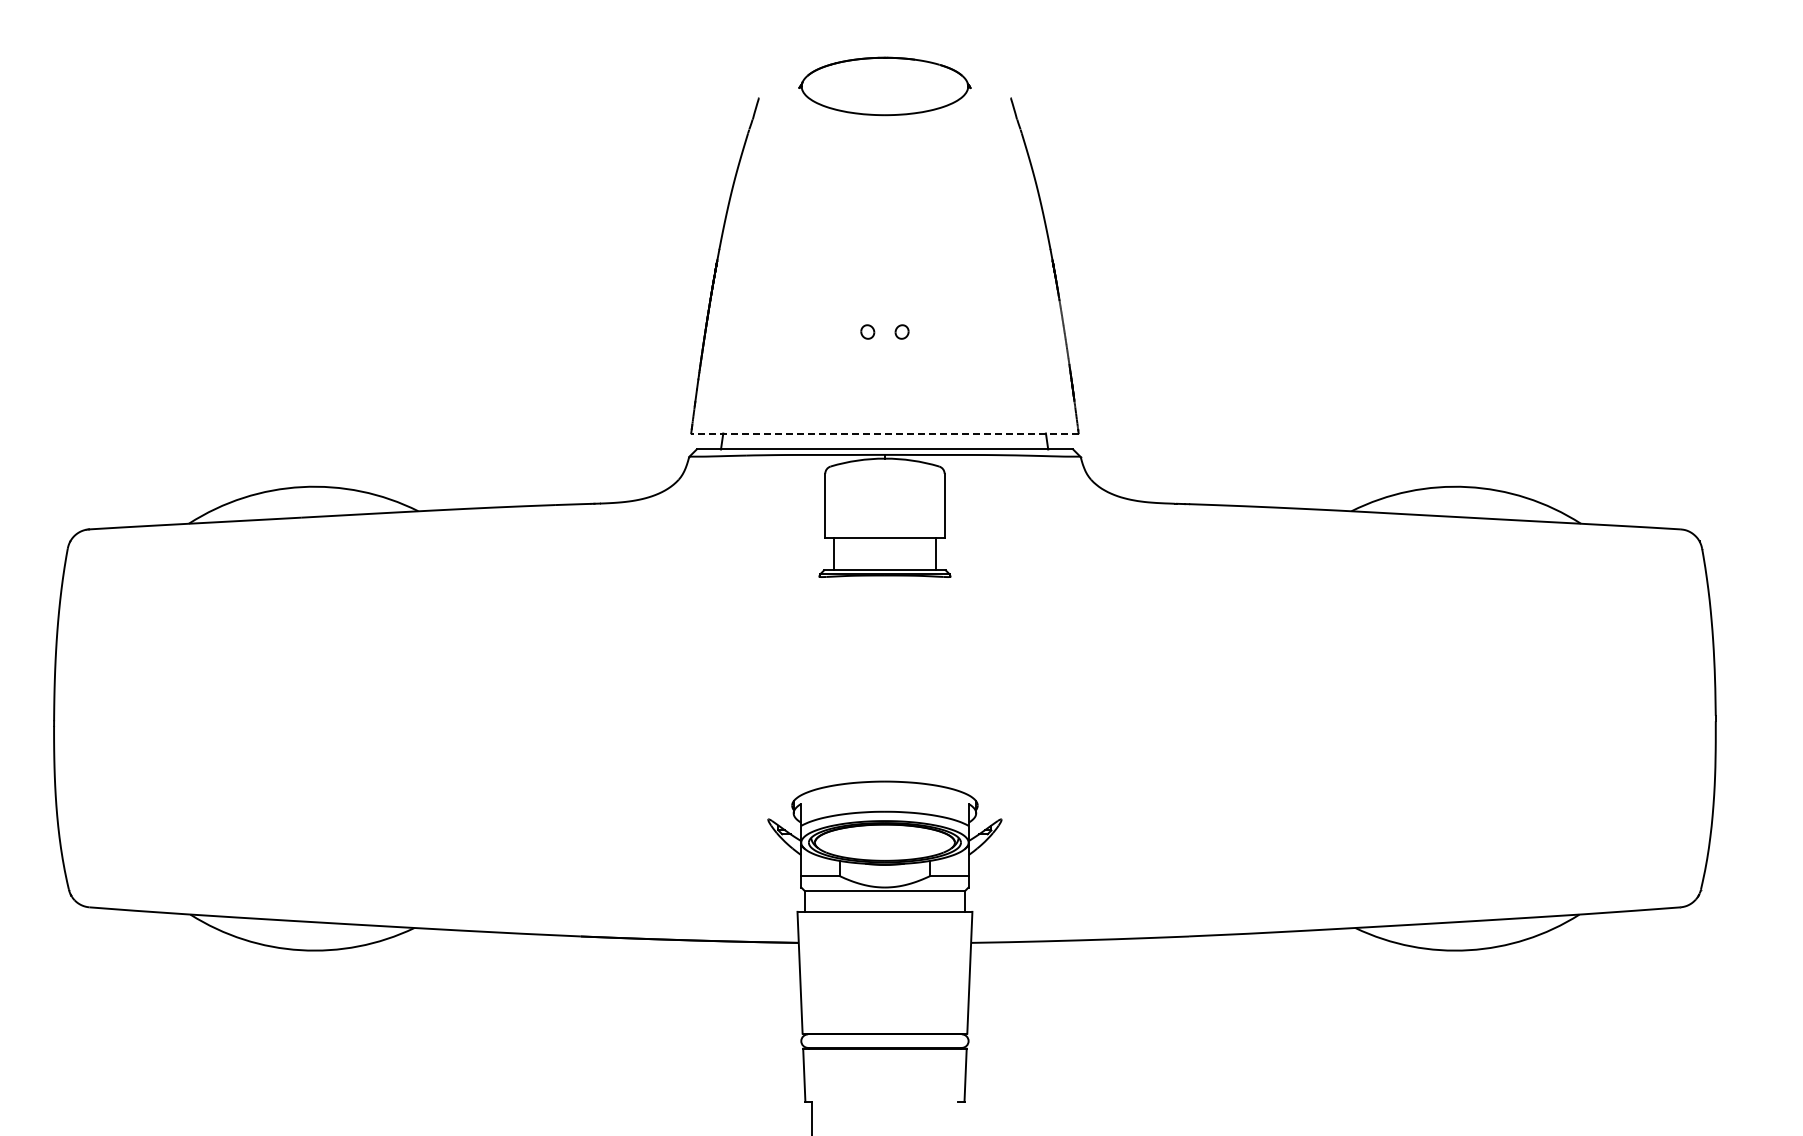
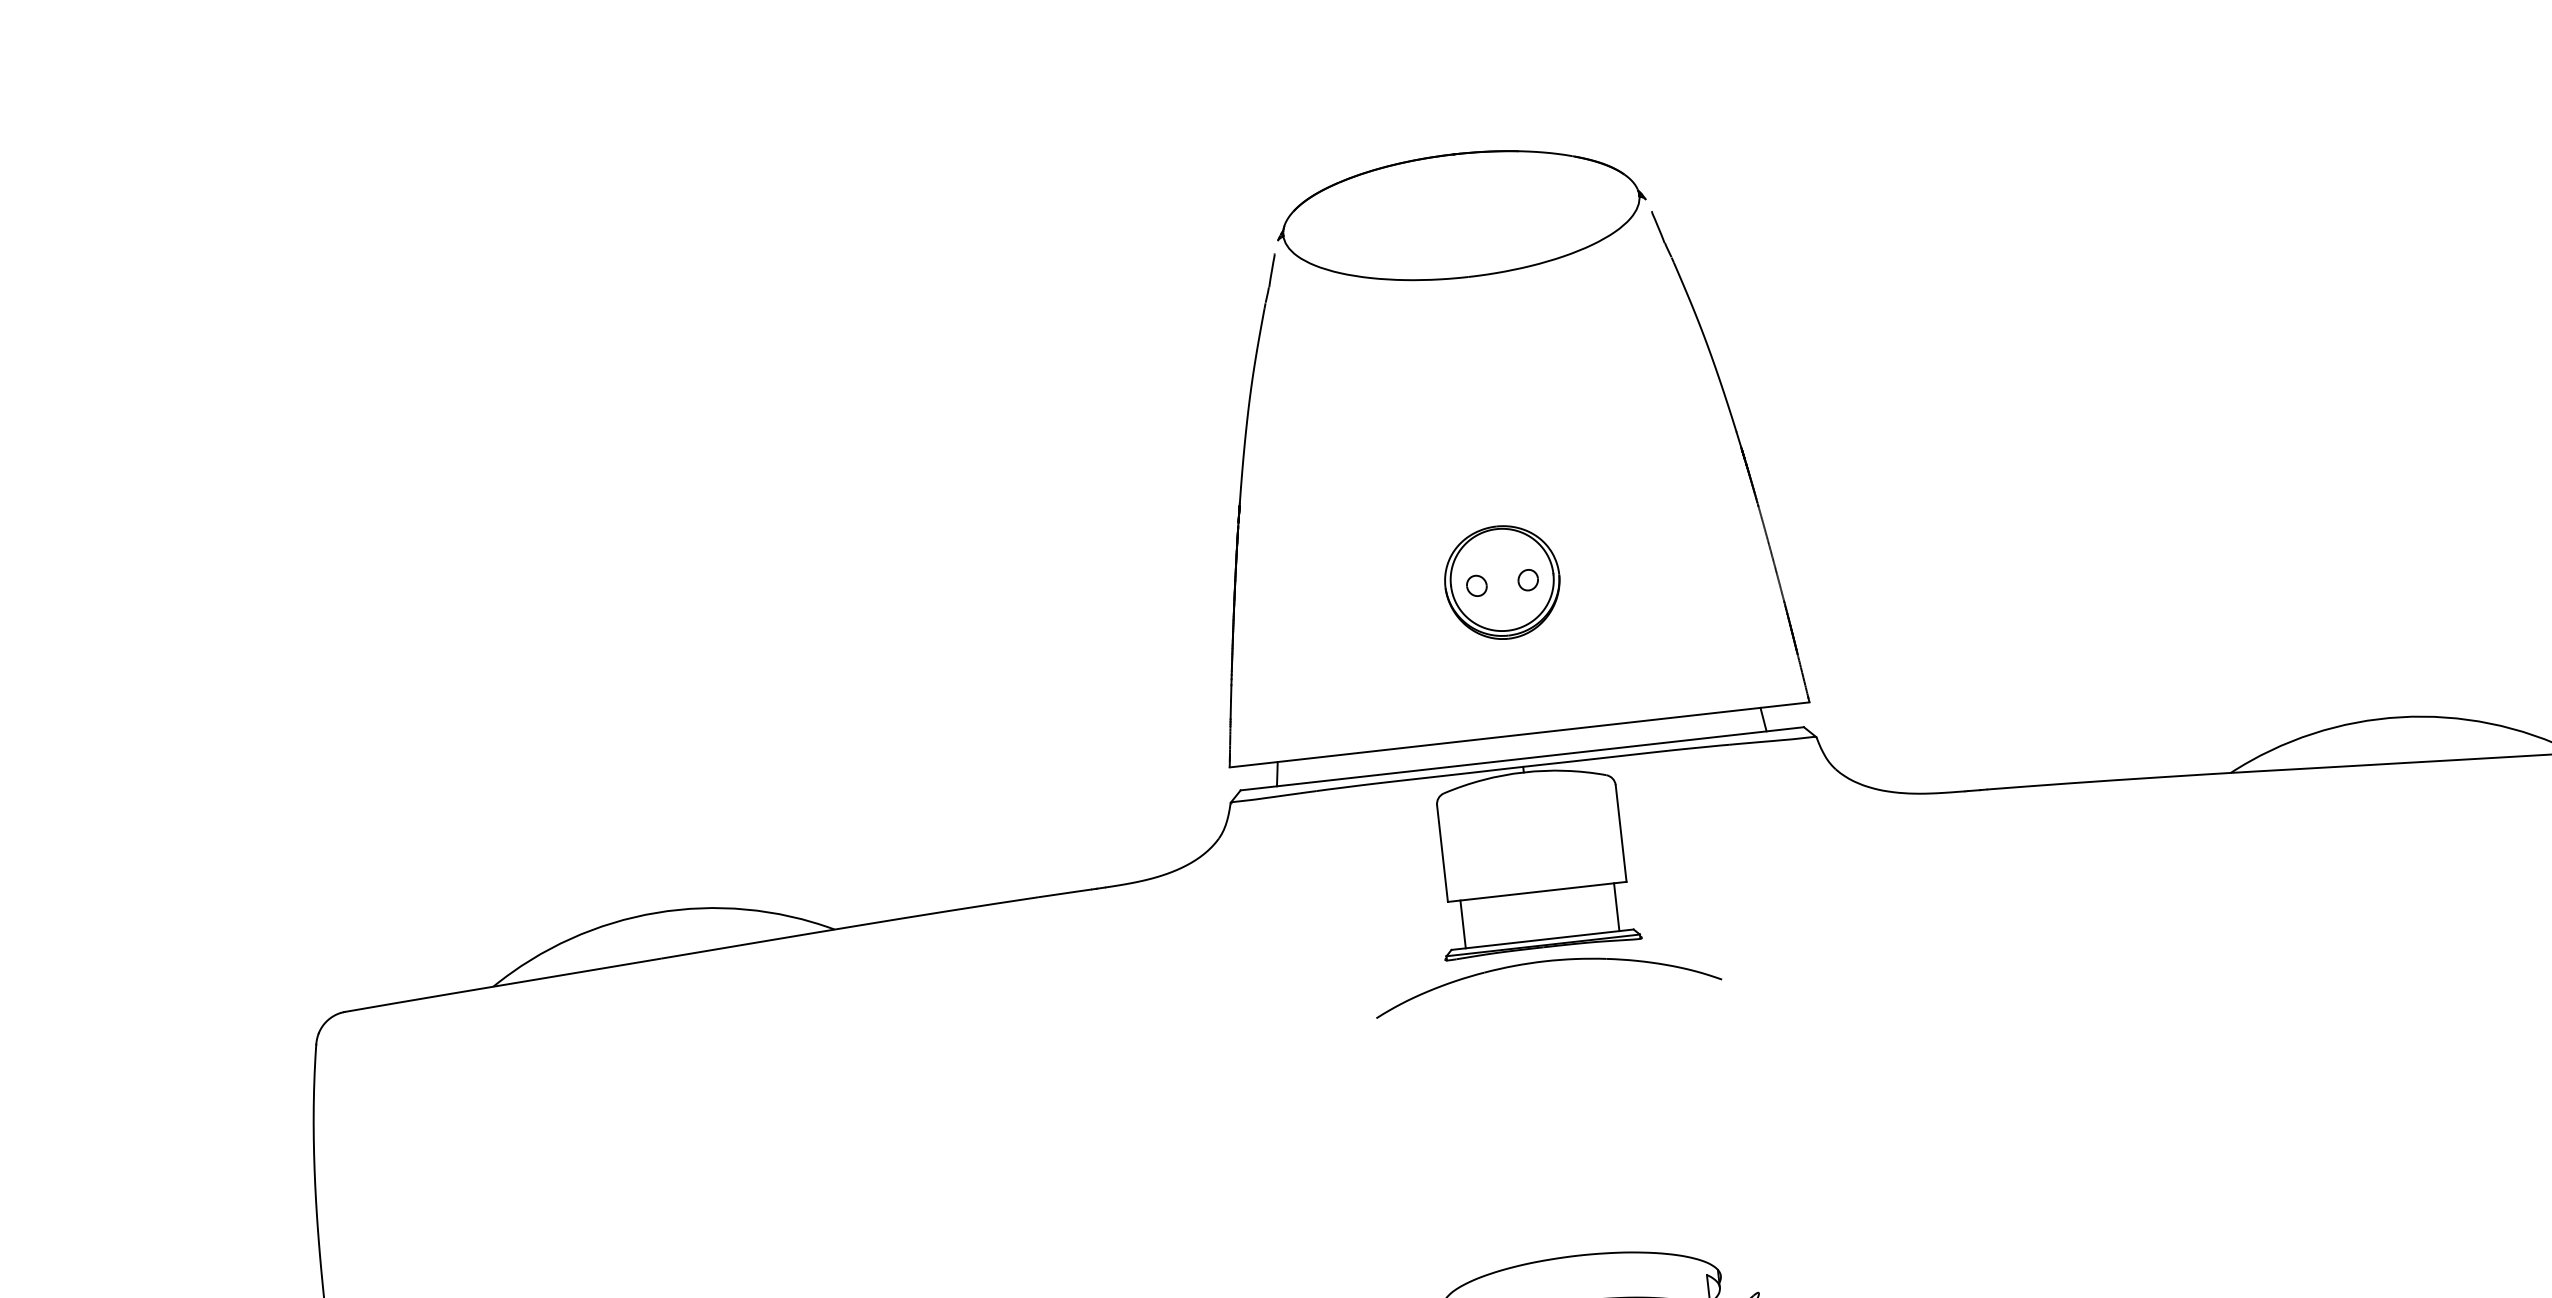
part: (884, 86) -> (1460, 215), size x1.43
part: (884, 331) -> (1501, 582), added
line: (884, 433) -> (1518, 734), dashed -> solid
part: (884, 585) -> (1544, 962), added

